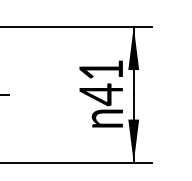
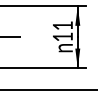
text: (100, 95) -> (62, 37), 41 -> 11

